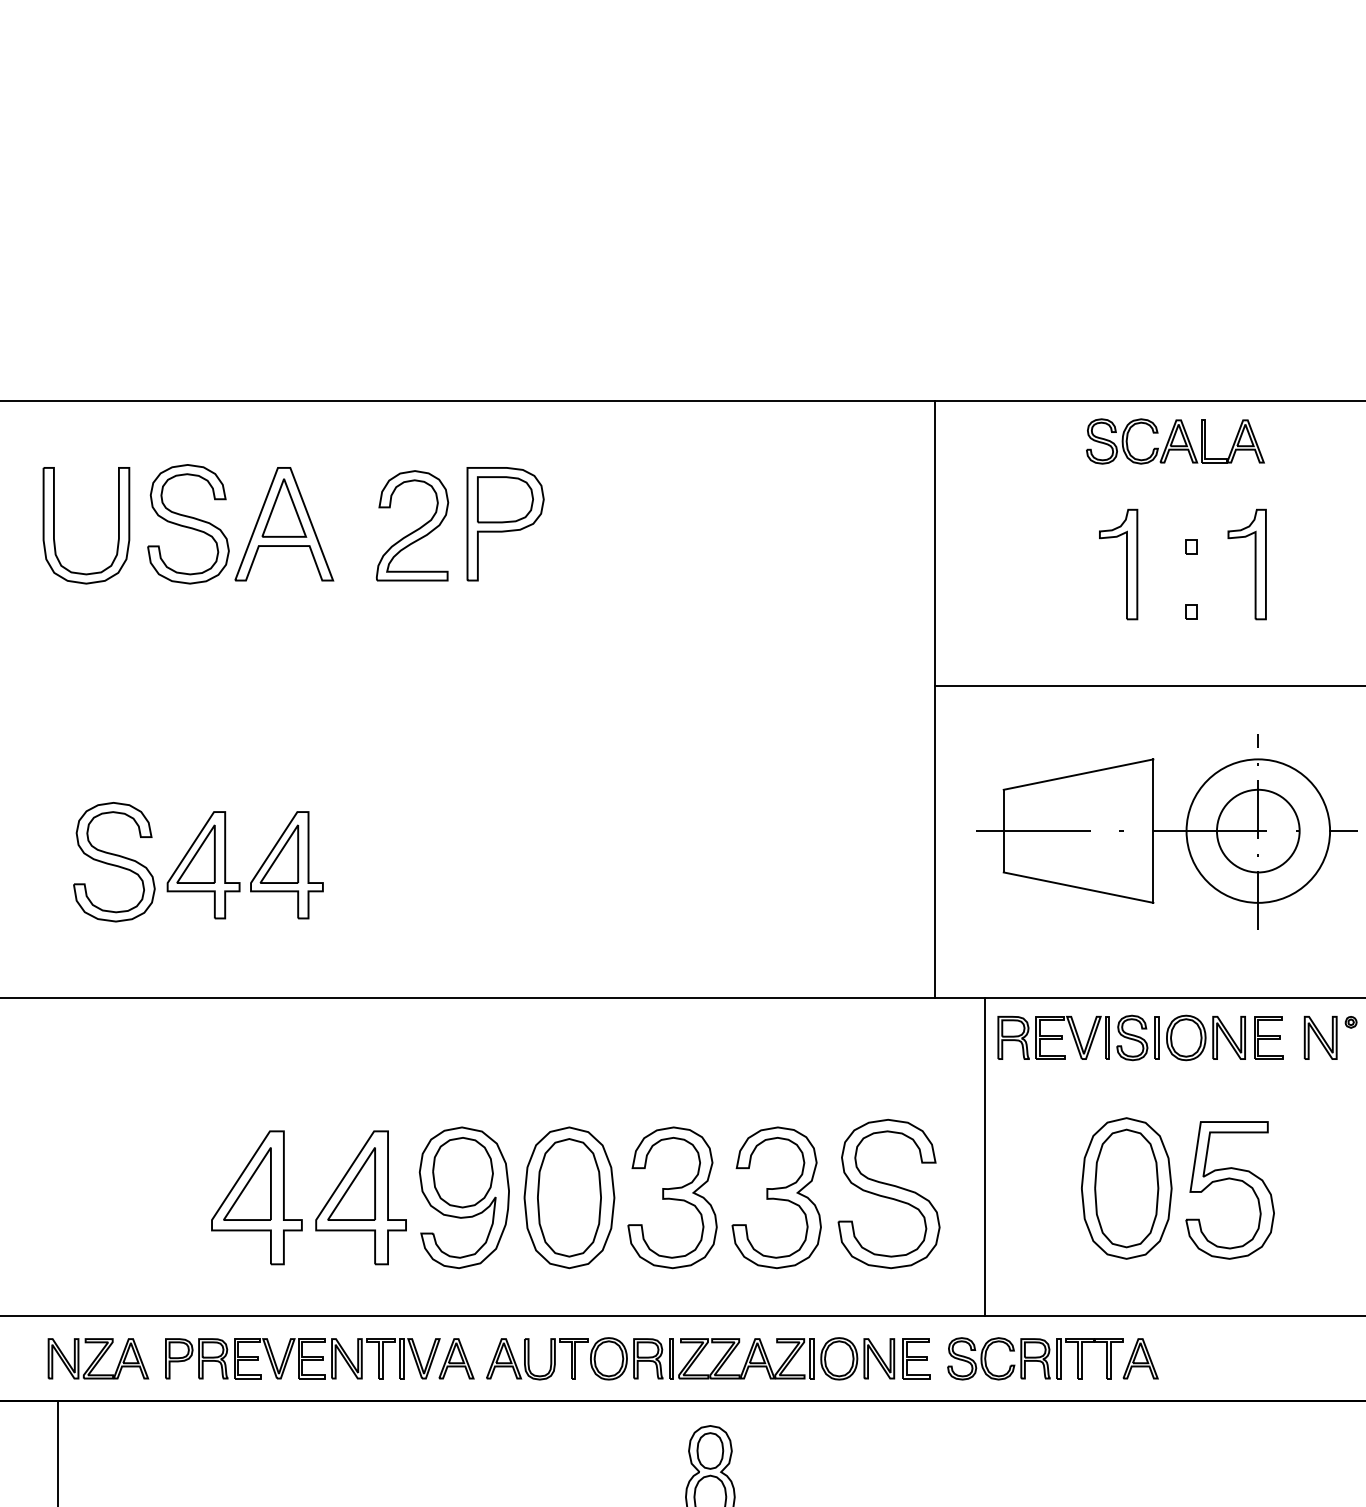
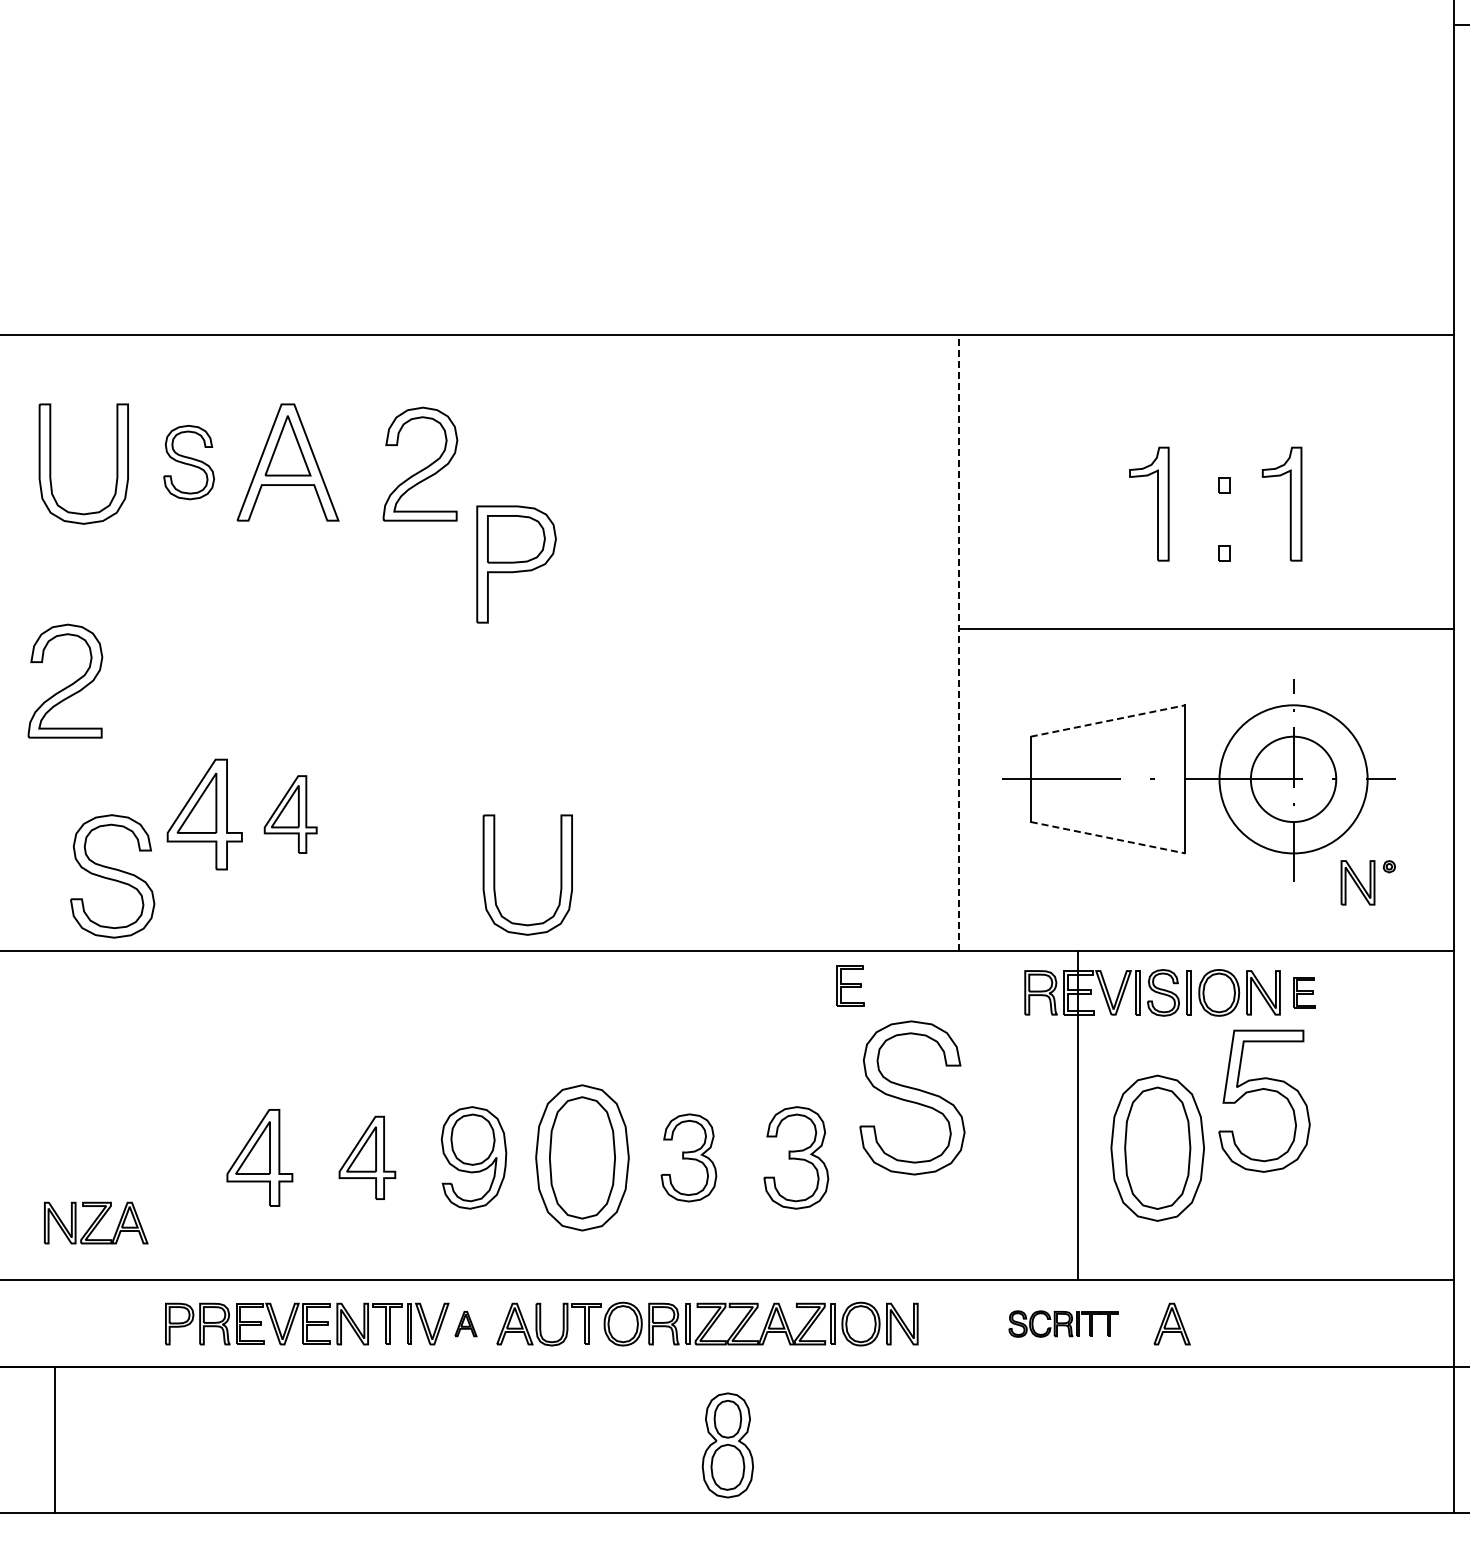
part: (1174, 440) -> (1207, 376), removed
part: (187, 524) -> (188, 462), size x0.6
part: (505, 524) -> (516, 564), moved
line: (934, 698) -> (959, 642), solid -> dashed
part: (68, 735) -> (65, 680), added
line: (1079, 775) -> (1108, 721), solid -> dashed
part: (114, 862) -> (112, 876), moved
part: (286, 865) -> (290, 814), size x0.7
line: (1079, 887) -> (1108, 837), solid -> dashed
part: (485, 923) -> (495, 874), added
part: (1268, 1037) -> (1304, 992), size x0.7
part: (1329, 1037) -> (1367, 882), moved
line: (985, 1156) -> (1077, 1115), moved
part: (1231, 1179) -> (1265, 1090), moved
part: (889, 1193) -> (912, 1097), moved
part: (256, 1197) -> (259, 1157), size x0.7
part: (361, 1197) -> (367, 1157), size x0.6
part: (463, 1197) -> (473, 1157), size x0.7
part: (672, 1197) -> (688, 1157), size x0.6
part: (775, 1197) -> (795, 1157), size x0.7
part: (98, 1358) -> (96, 1222), moved
part: (456, 1358) -> (465, 1323), size x0.6
part: (916, 1358) -> (850, 985), moved
part: (1035, 1358) -> (1063, 1323), size x0.6

